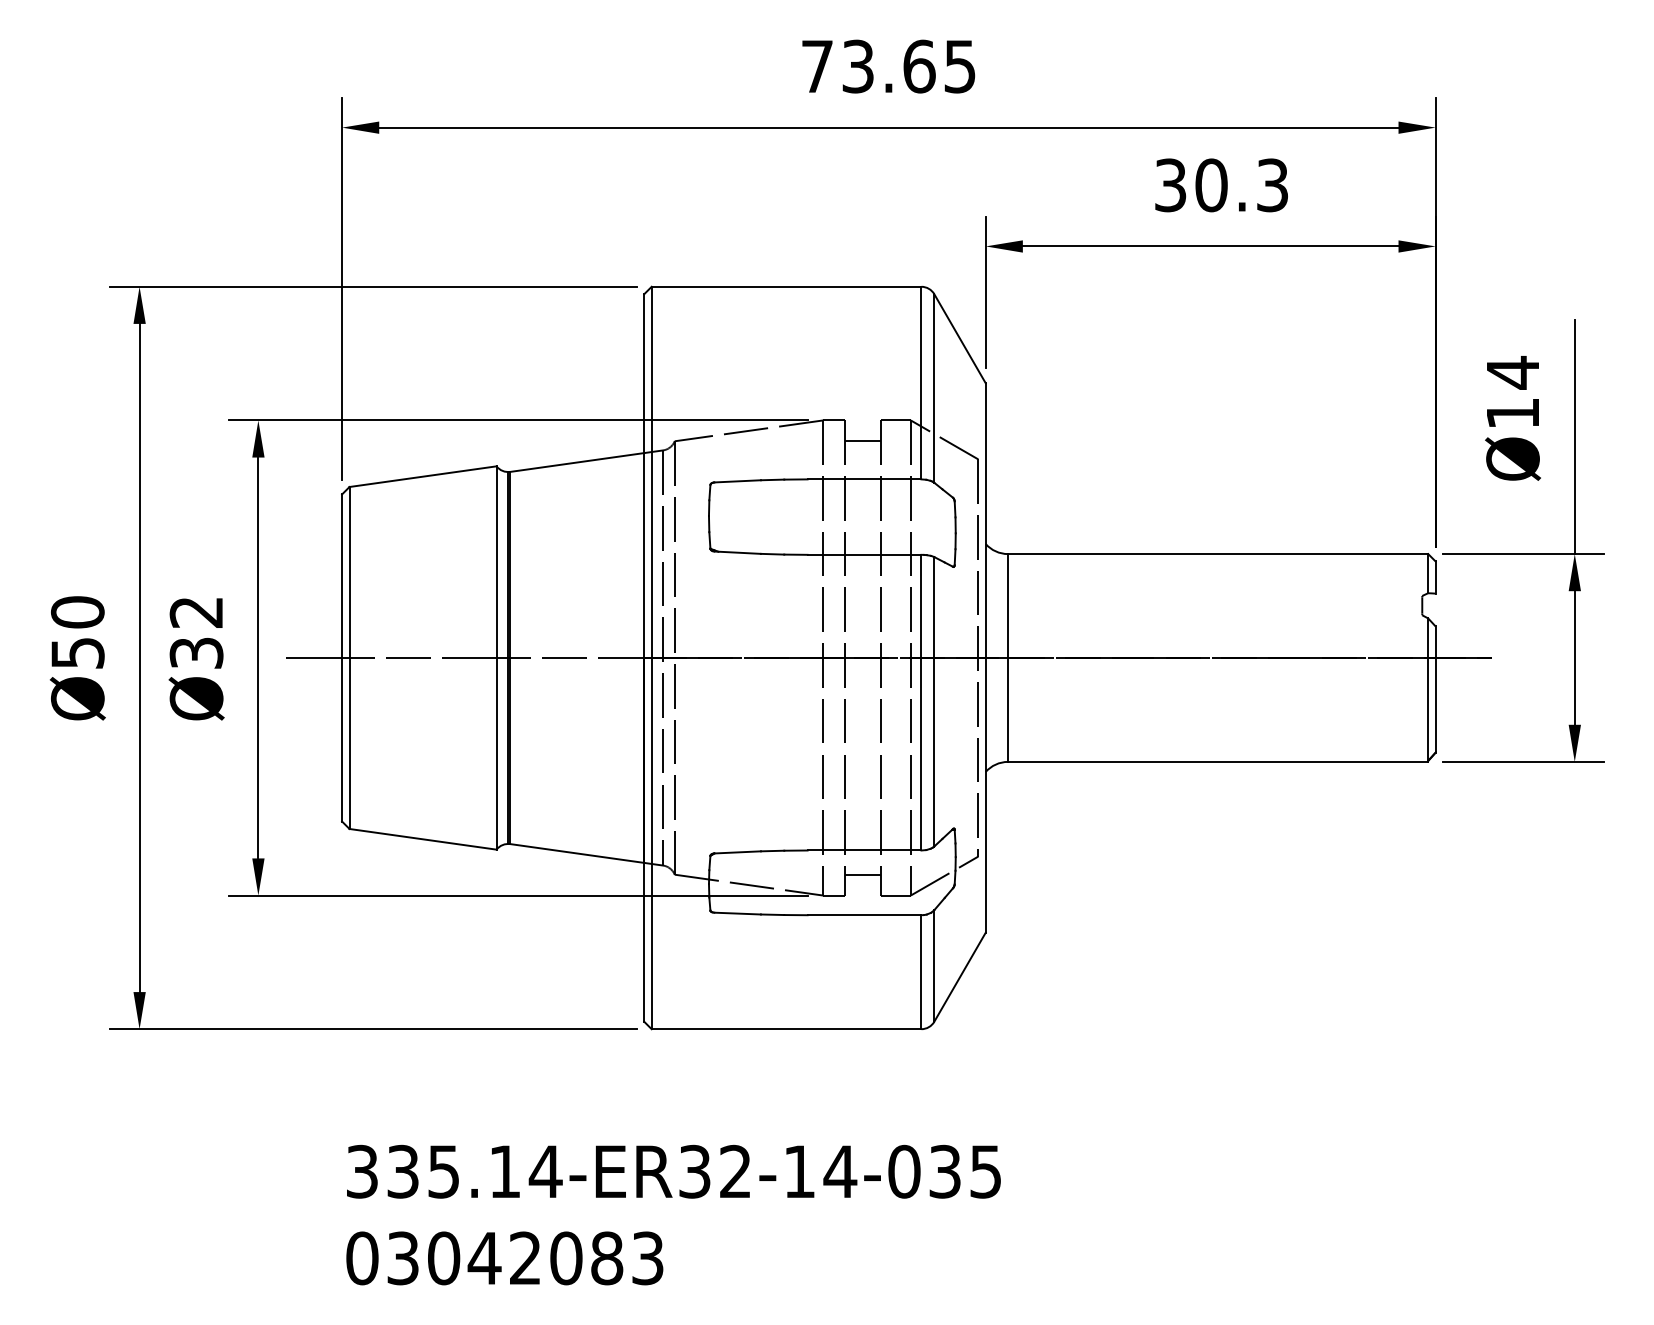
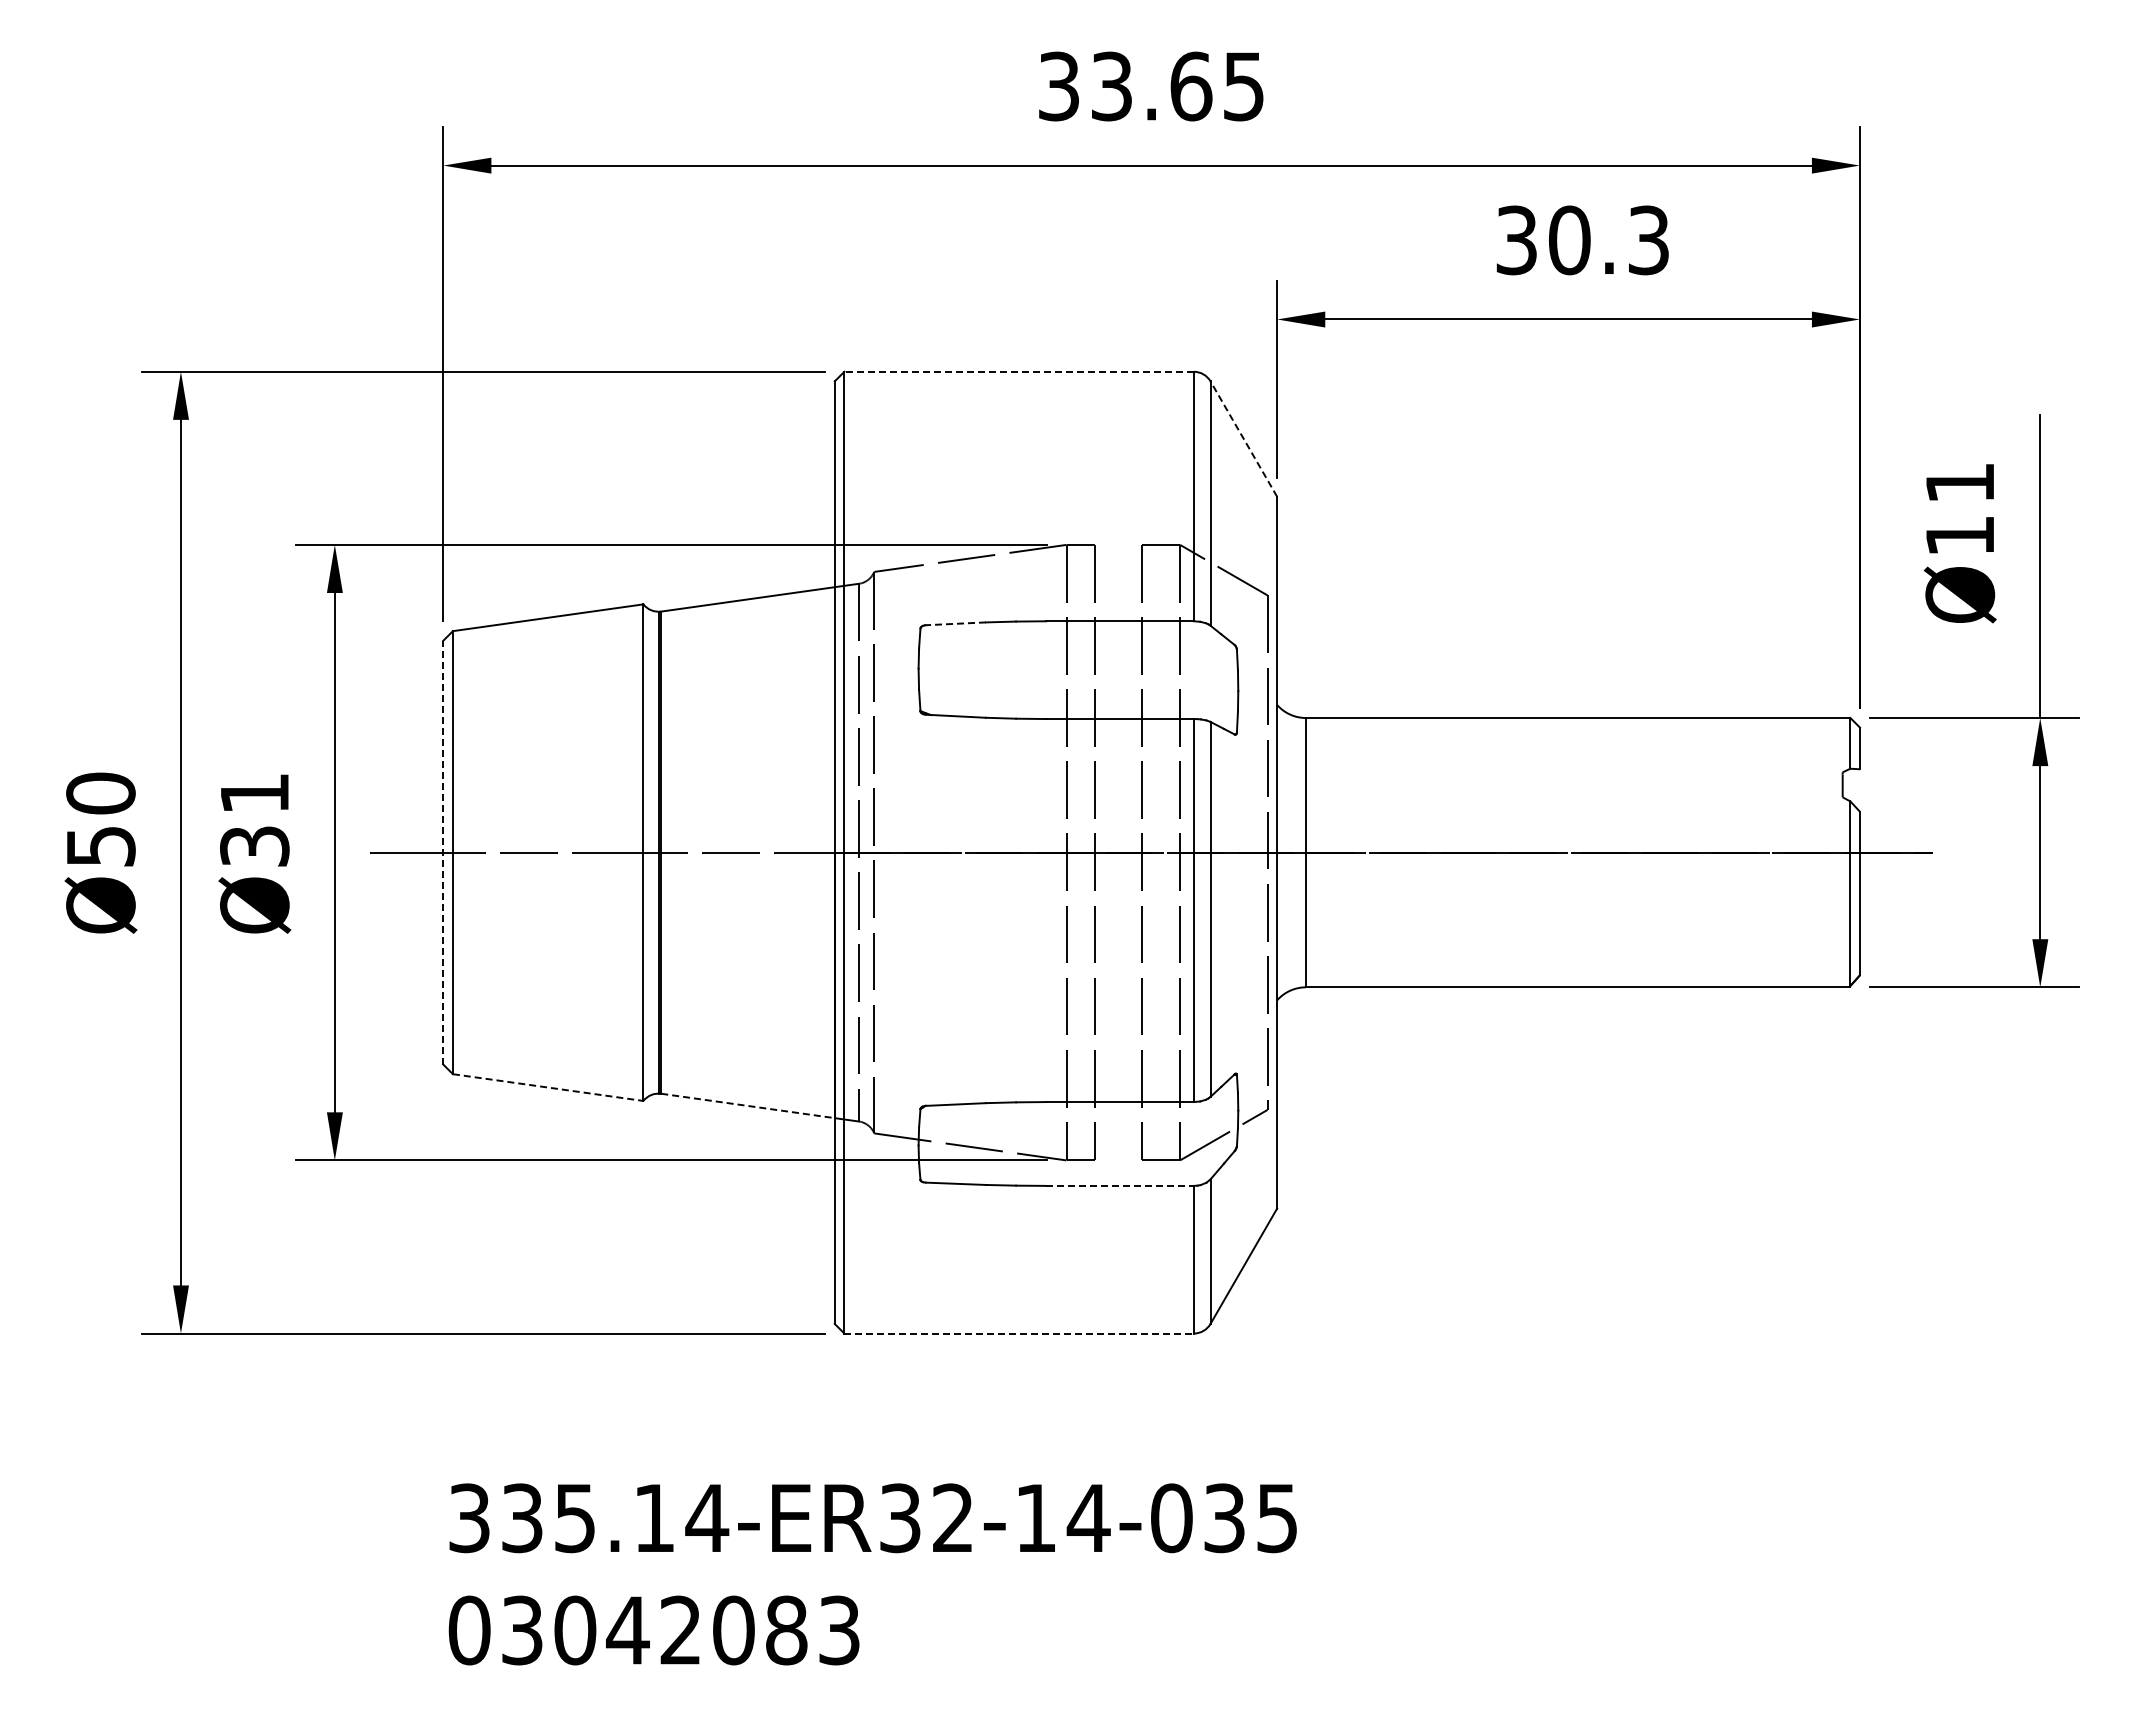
text: (816, 66) -> (1058, 86), 73.65 -> 33.65
line: (786, 286) -> (1019, 371), solid -> dashed
line: (959, 339) -> (1243, 439), solid -> dashed
text: (1512, 373) -> (1959, 483), Ø14 -> Ø11
line: (863, 440) -> (1118, 571), removed
line: (737, 481) -> (955, 623), solid -> dashed
text: (196, 612) -> (254, 793), Ø32 -> Ø31
line: (342, 657) -> (443, 852), solid -> dashed
line: (423, 839) -> (548, 1087), solid -> dashed
line: (577, 853) -> (748, 1105), solid -> dashed
line: (863, 874) -> (1118, 1133), removed
line: (864, 914) -> (1120, 1185), solid -> dashed
line: (786, 1029) -> (1019, 1333), solid -> dashed

